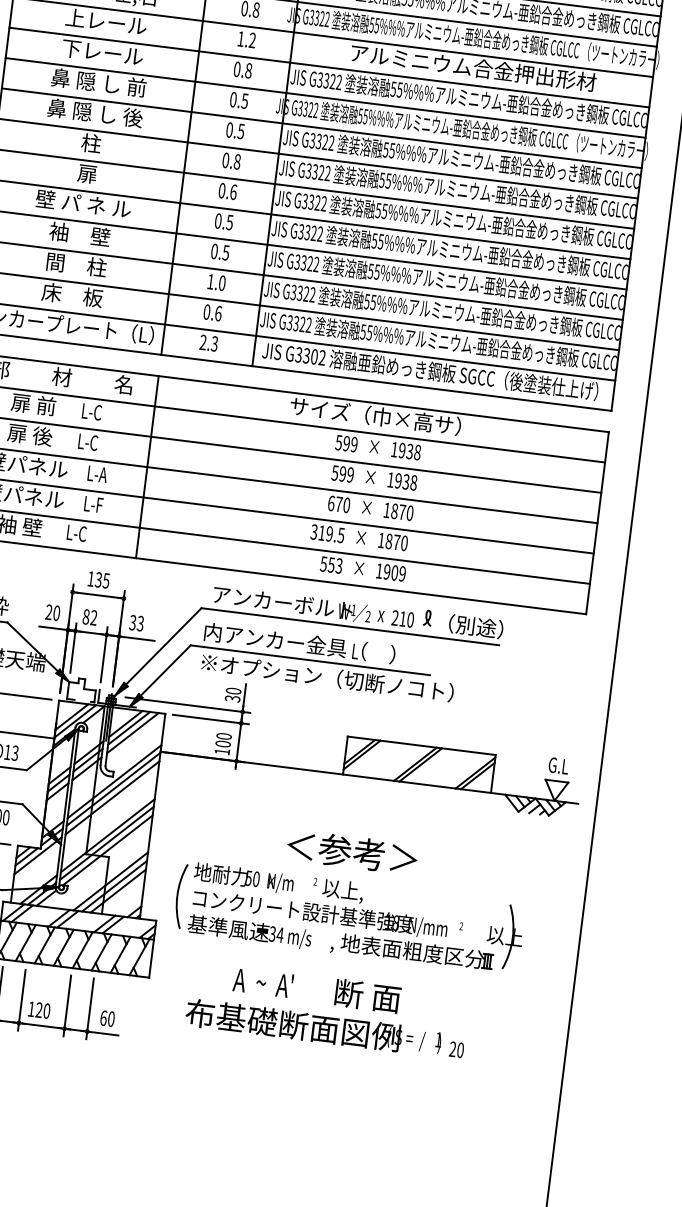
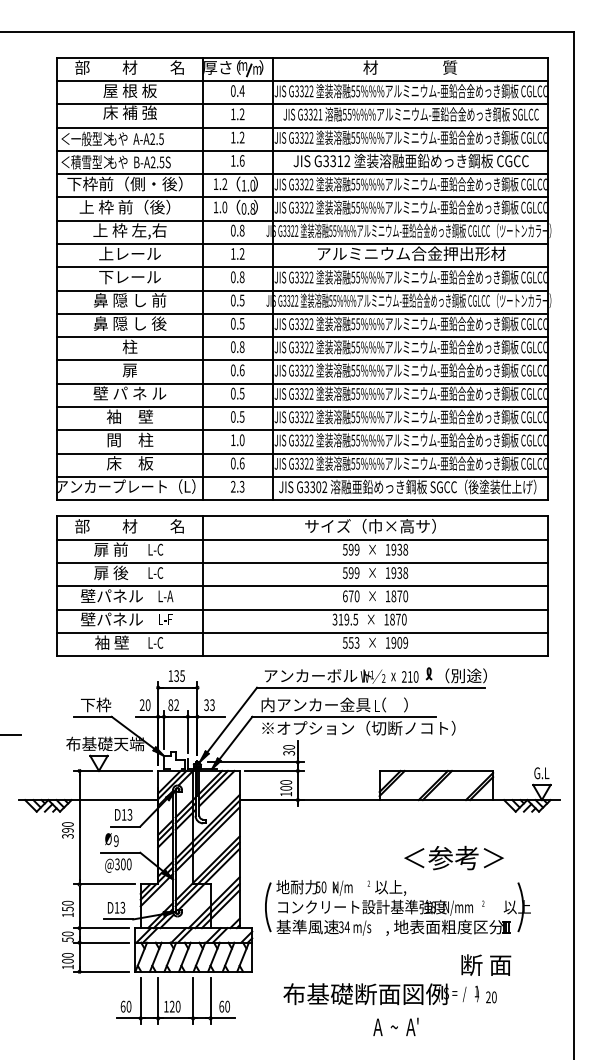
text: (351, 851) -> (453, 857), moved
text: (262, 982) -> (395, 1026), moved
text: (368, 995) -> (486, 964), moved

